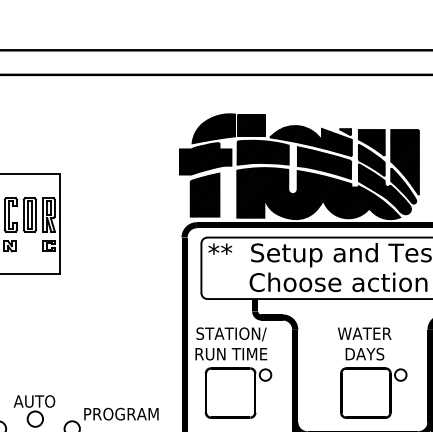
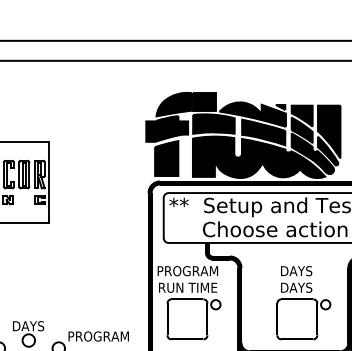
text: (230, 334) -> (187, 271), STATION/ -> PROGRAM
text: (363, 334) -> (295, 271), WATER -> DAYS
text: (33, 401) -> (27, 326), AUTO -> DAYS

